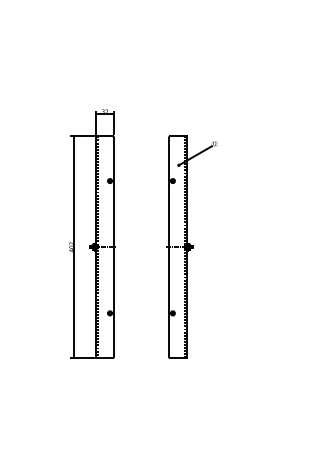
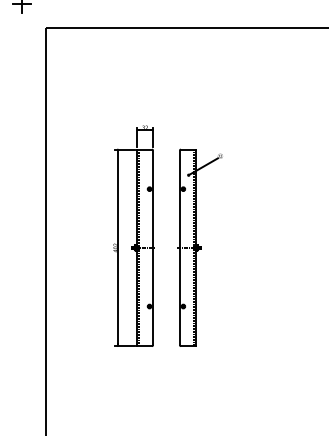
part: (191, 246) -> (199, 247), moved

